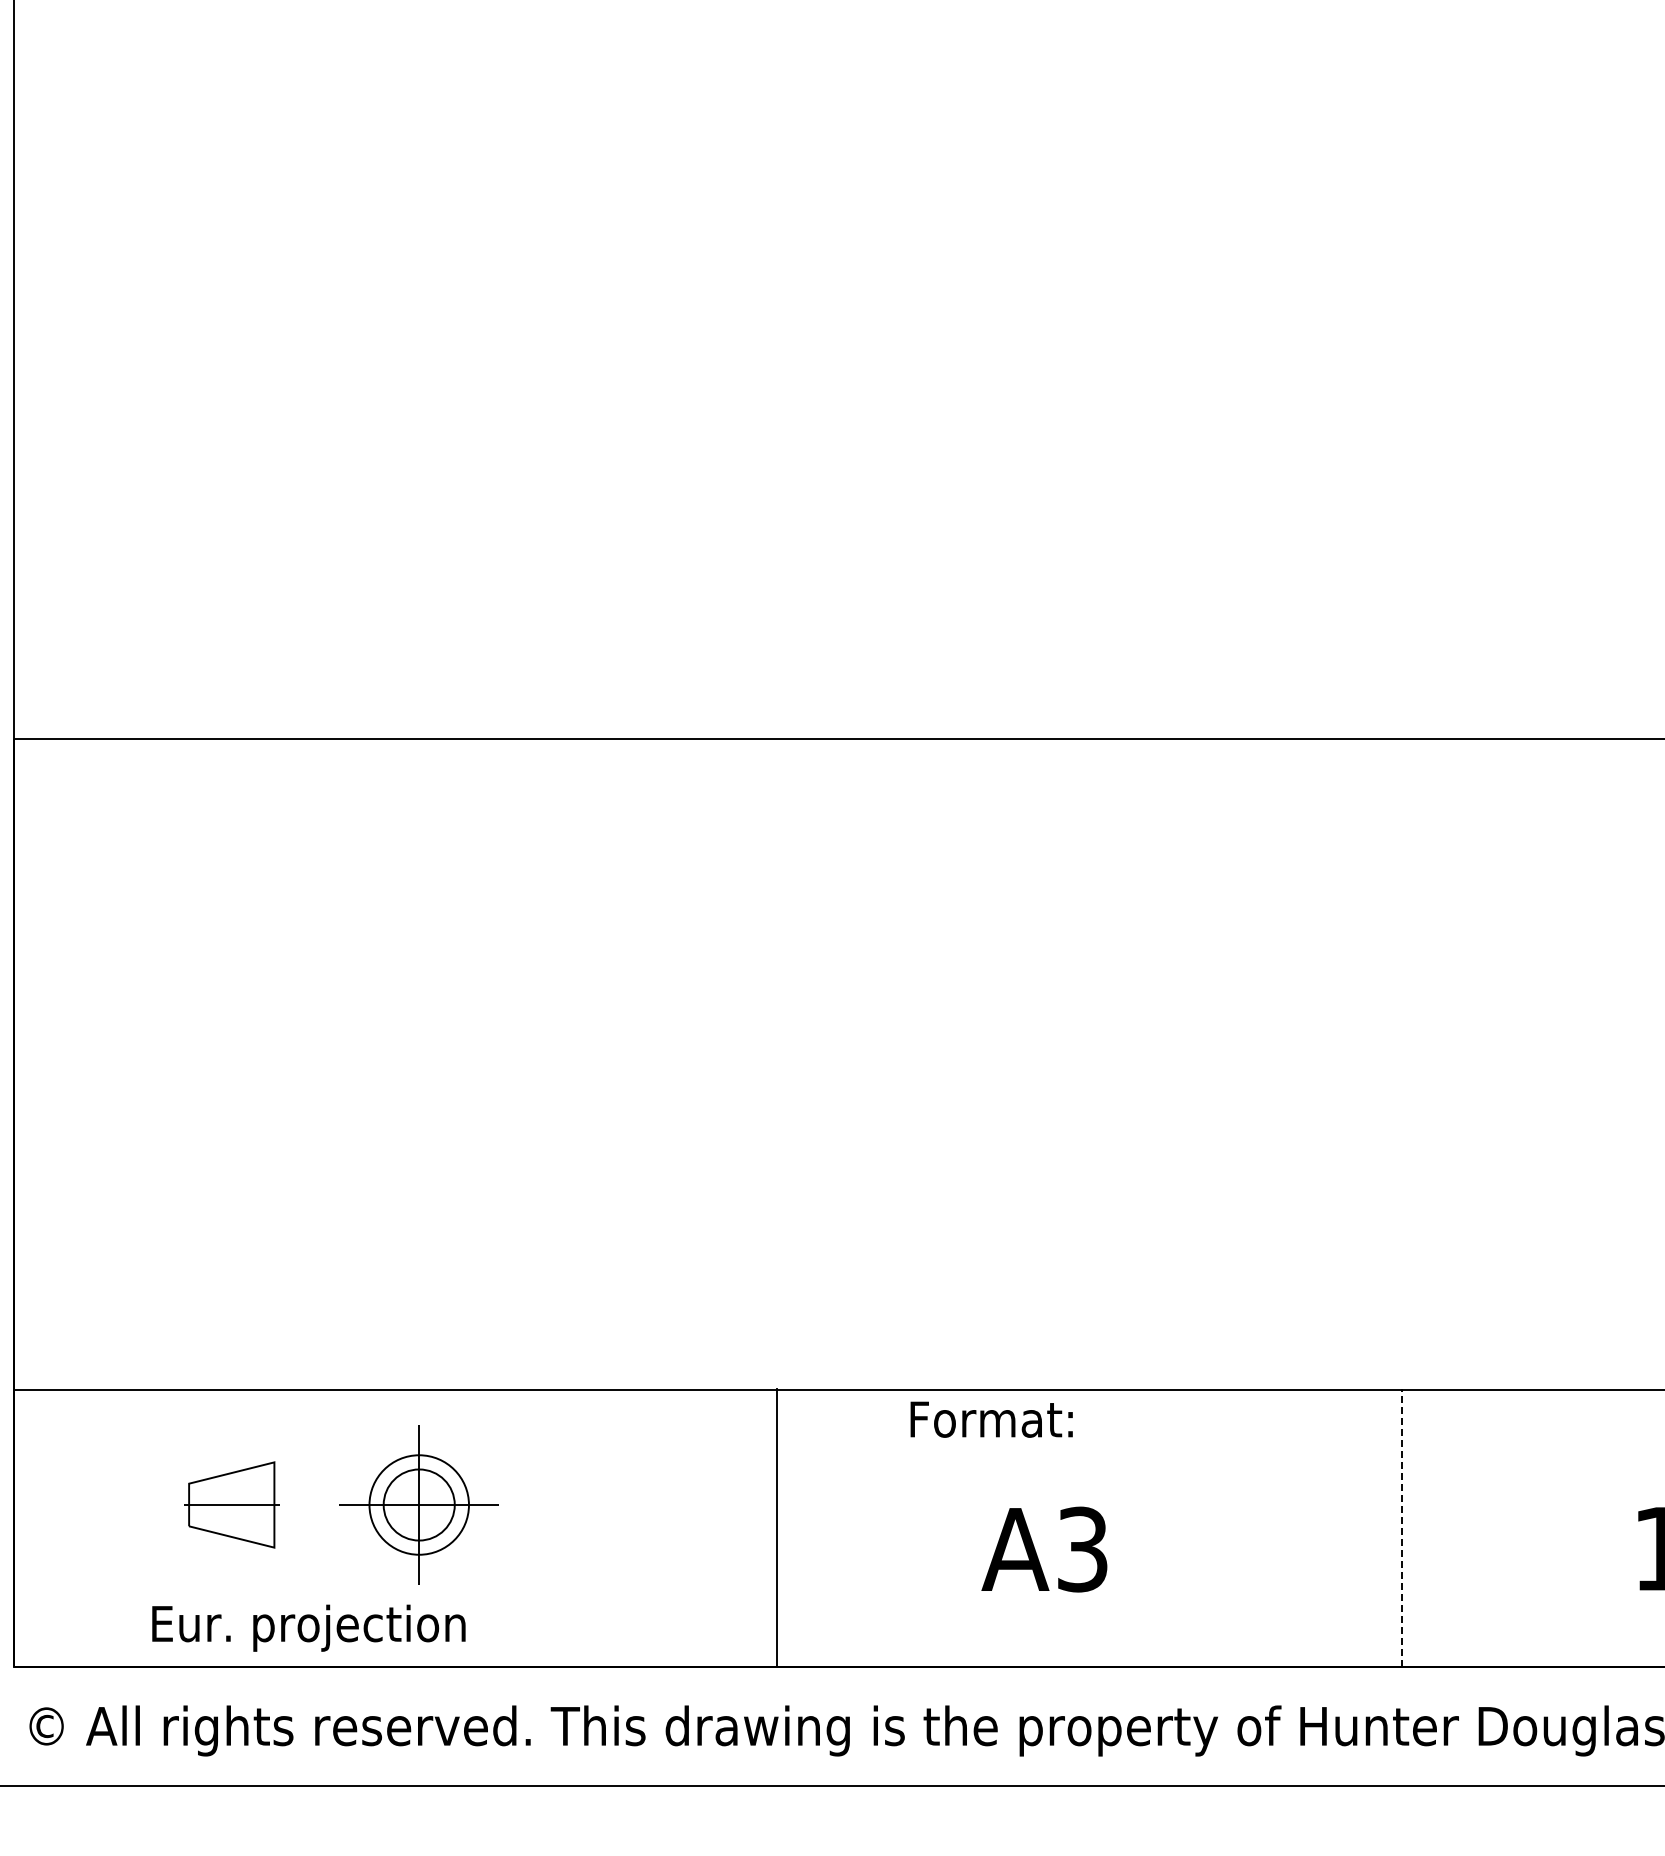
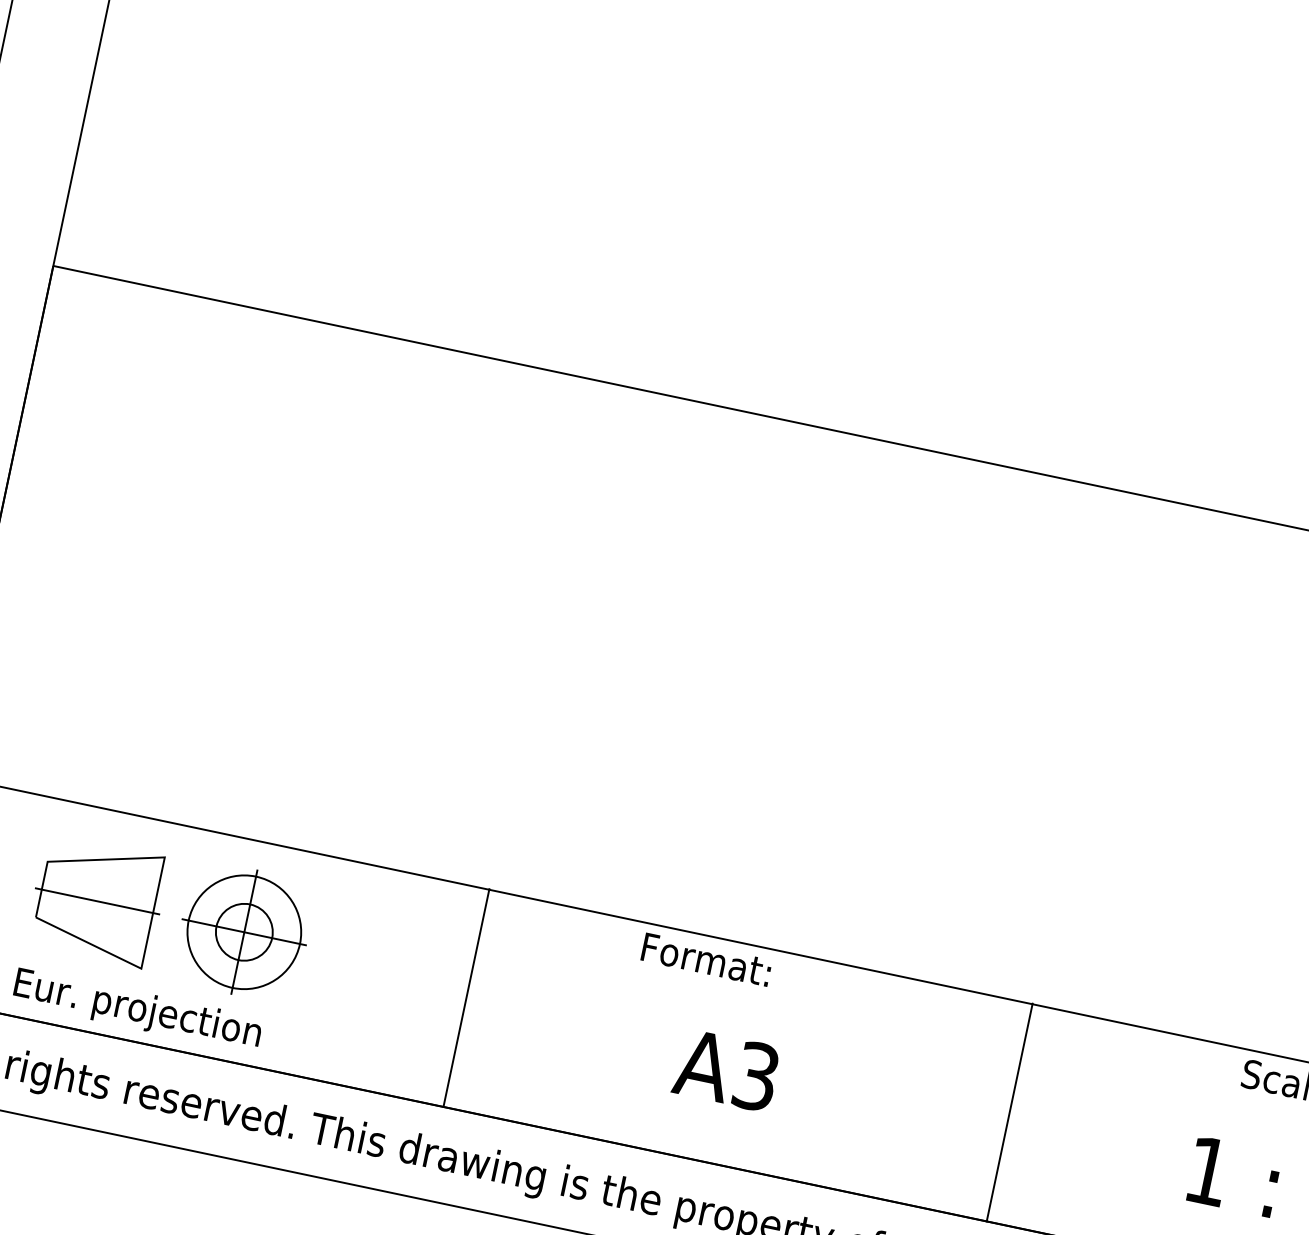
part: (231, 1504) -> (97, 900), size x1.67
circle: (419, 1504) -> (244, 931), size x1.43
line: (1401, 1527) -> (1009, 1111), dashed -> solid
line: (776, 1528) -> (466, 998), moved

